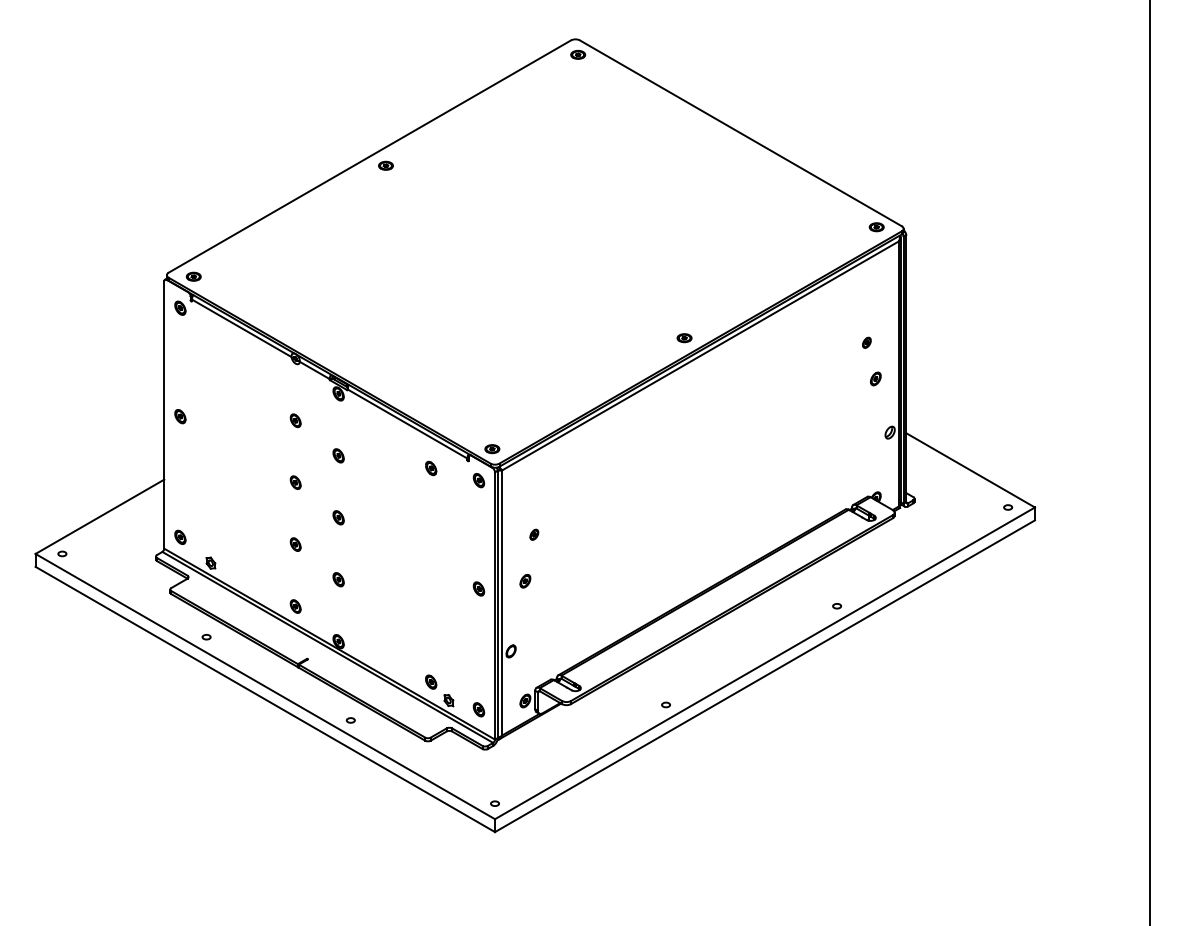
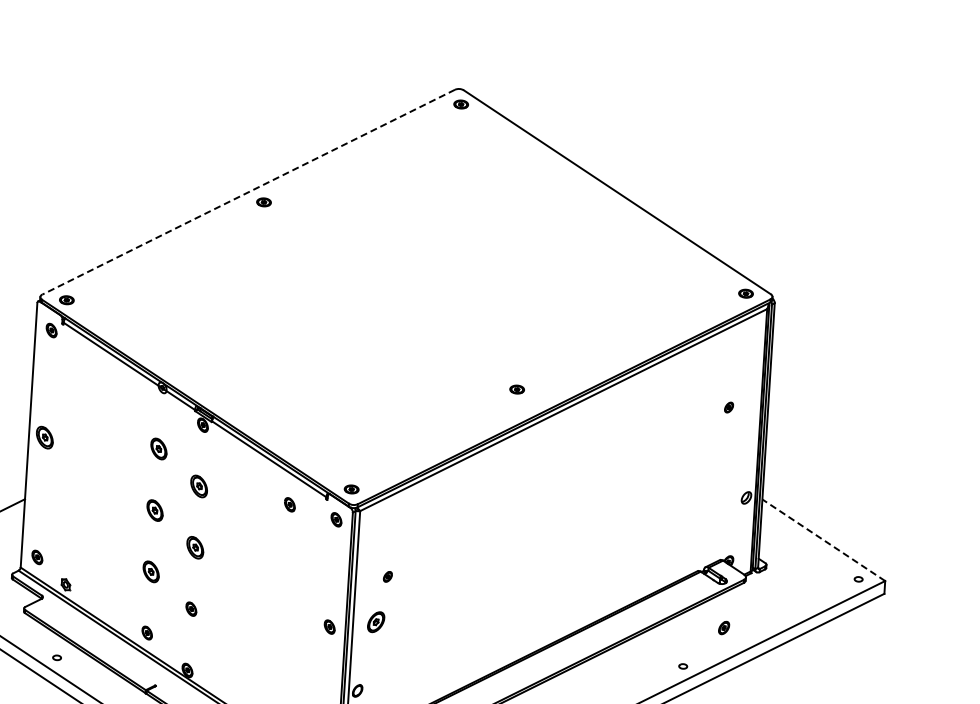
line: (369, 156) -> (248, 192), solid -> dashed
part: (684, 338) -> (517, 389), moved
part: (875, 378) -> (723, 627), moved
part: (180, 416) -> (45, 437), size x1.6
part: (295, 420) -> (158, 448), size x1.6
part: (338, 455) -> (198, 486), size x1.6
line: (970, 470) -> (823, 540), solid -> dashed
part: (295, 482) -> (154, 510), size x1.6
part: (338, 517) -> (195, 547), size x1.6
part: (295, 544) -> (150, 571), size x1.6
part: (525, 581) -> (376, 622), size x1.6

